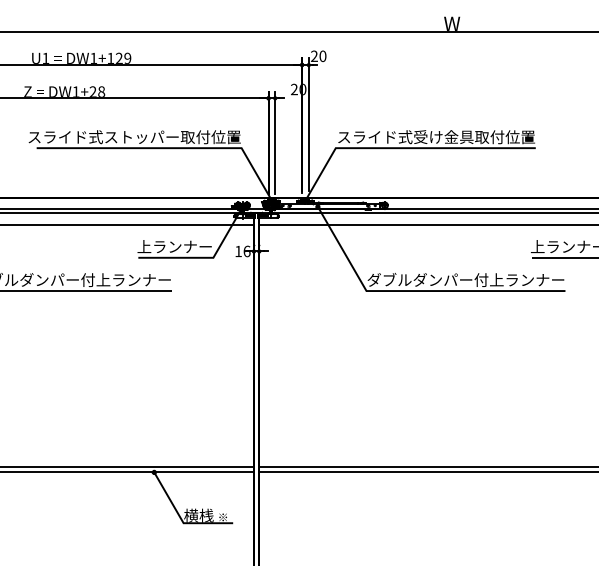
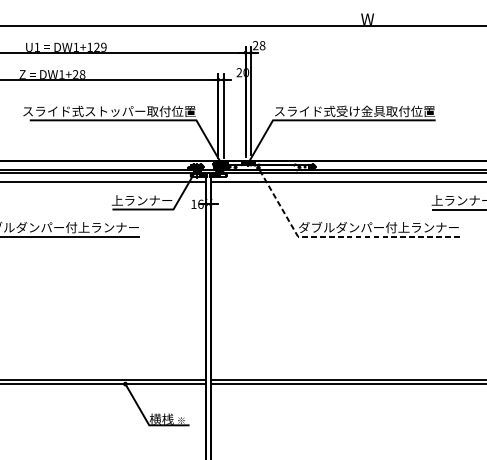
text: (322, 56) -> (262, 45), 20 -> 28
line: (416, 291) -> (338, 236), solid -> dashed

